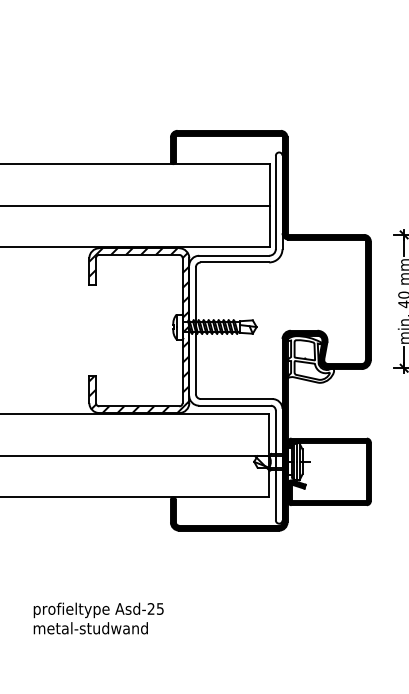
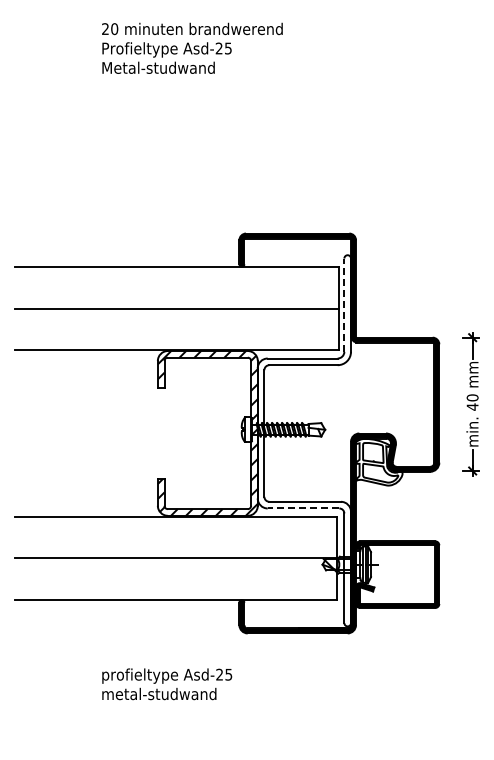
line: (276, 202) -> (344, 305), solid -> dashed
line: (235, 405) -> (303, 508), solid -> dashed
text: (99, 618) -> (167, 684), moved

